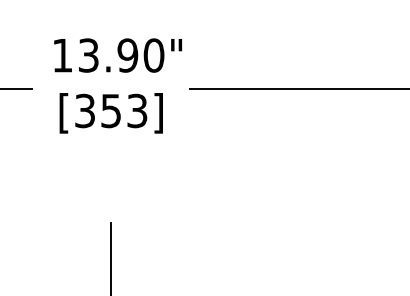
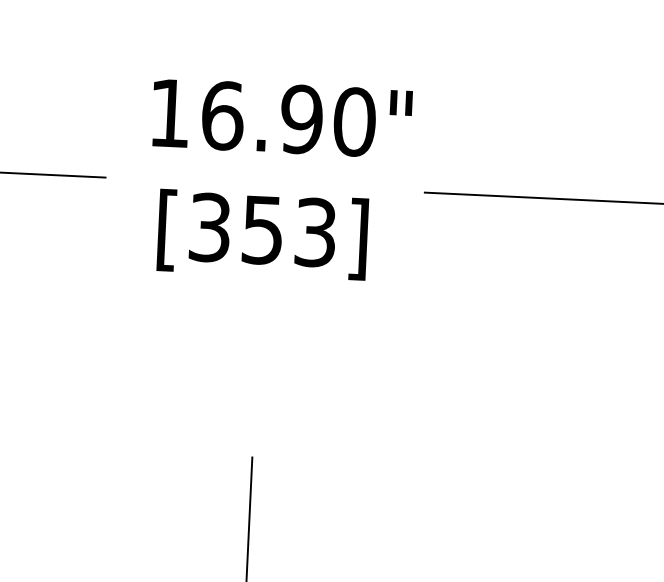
text: (88, 55) -> (222, 115), 13.90" -> 16.90"

